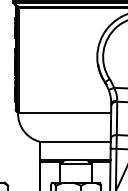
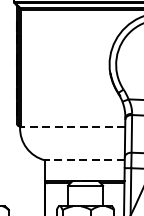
line: (64, 112) -> (72, 127), solid -> dashed
line: (74, 141) -> (83, 159), solid -> dashed

